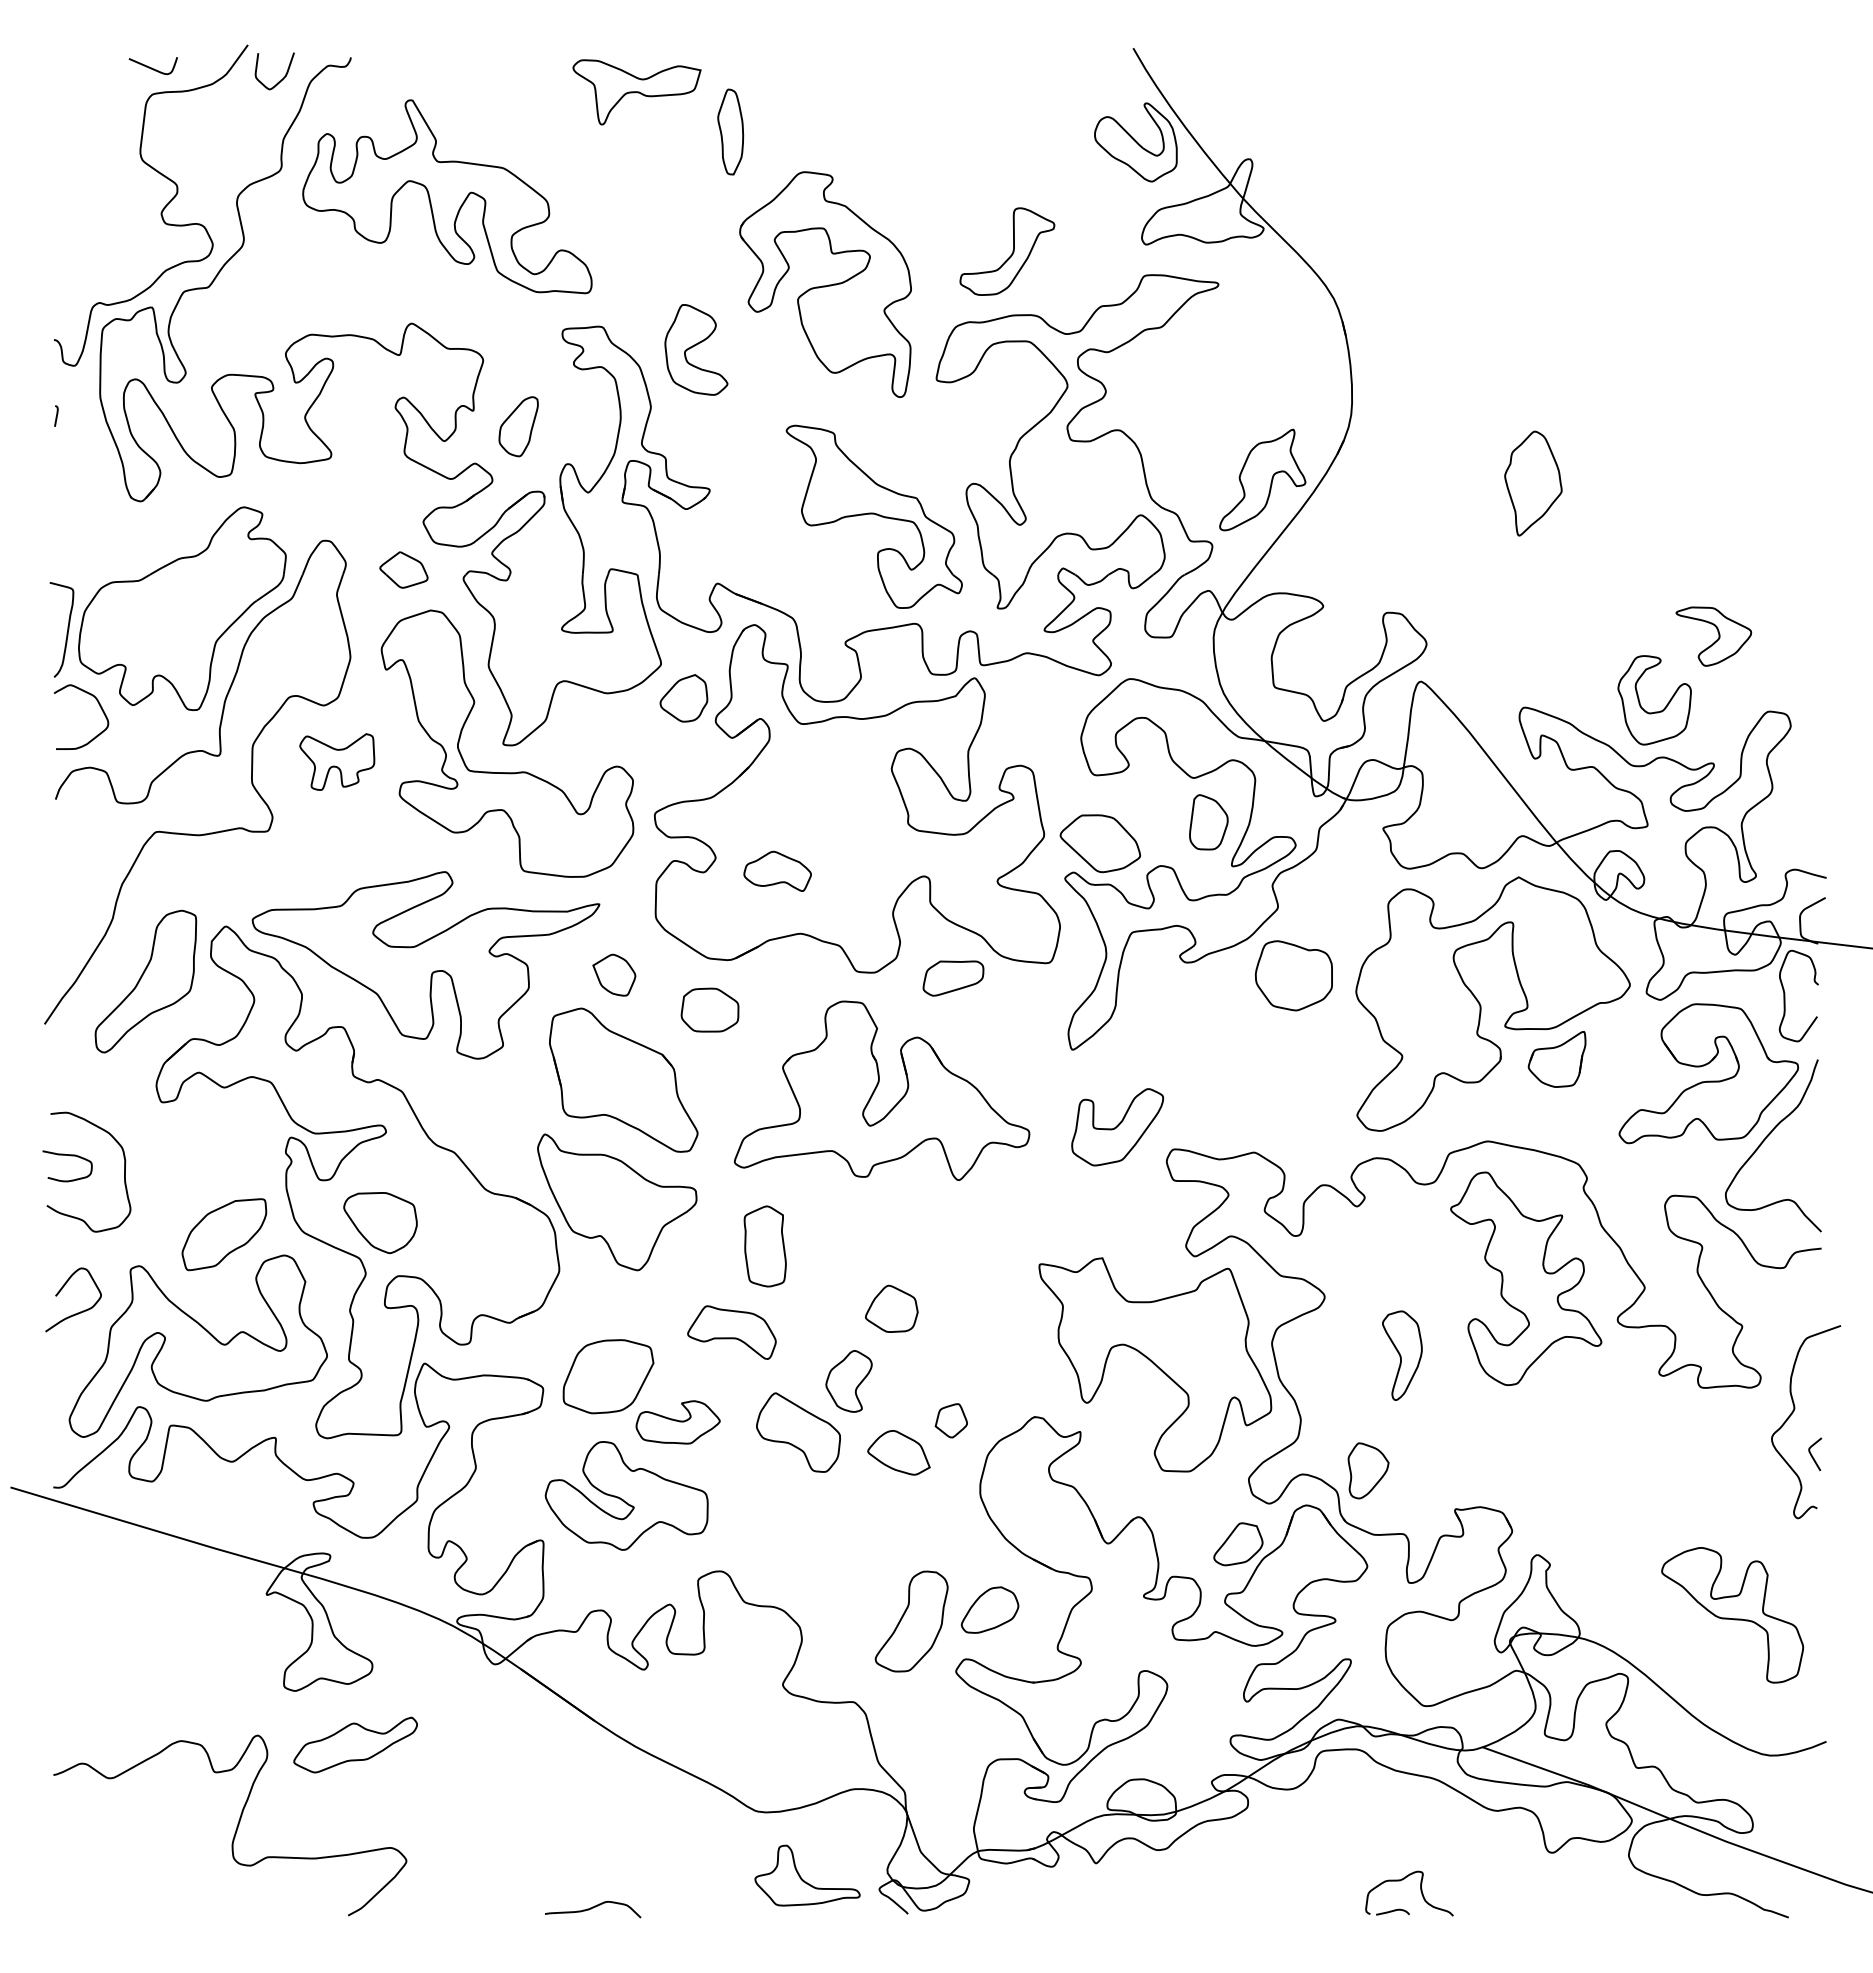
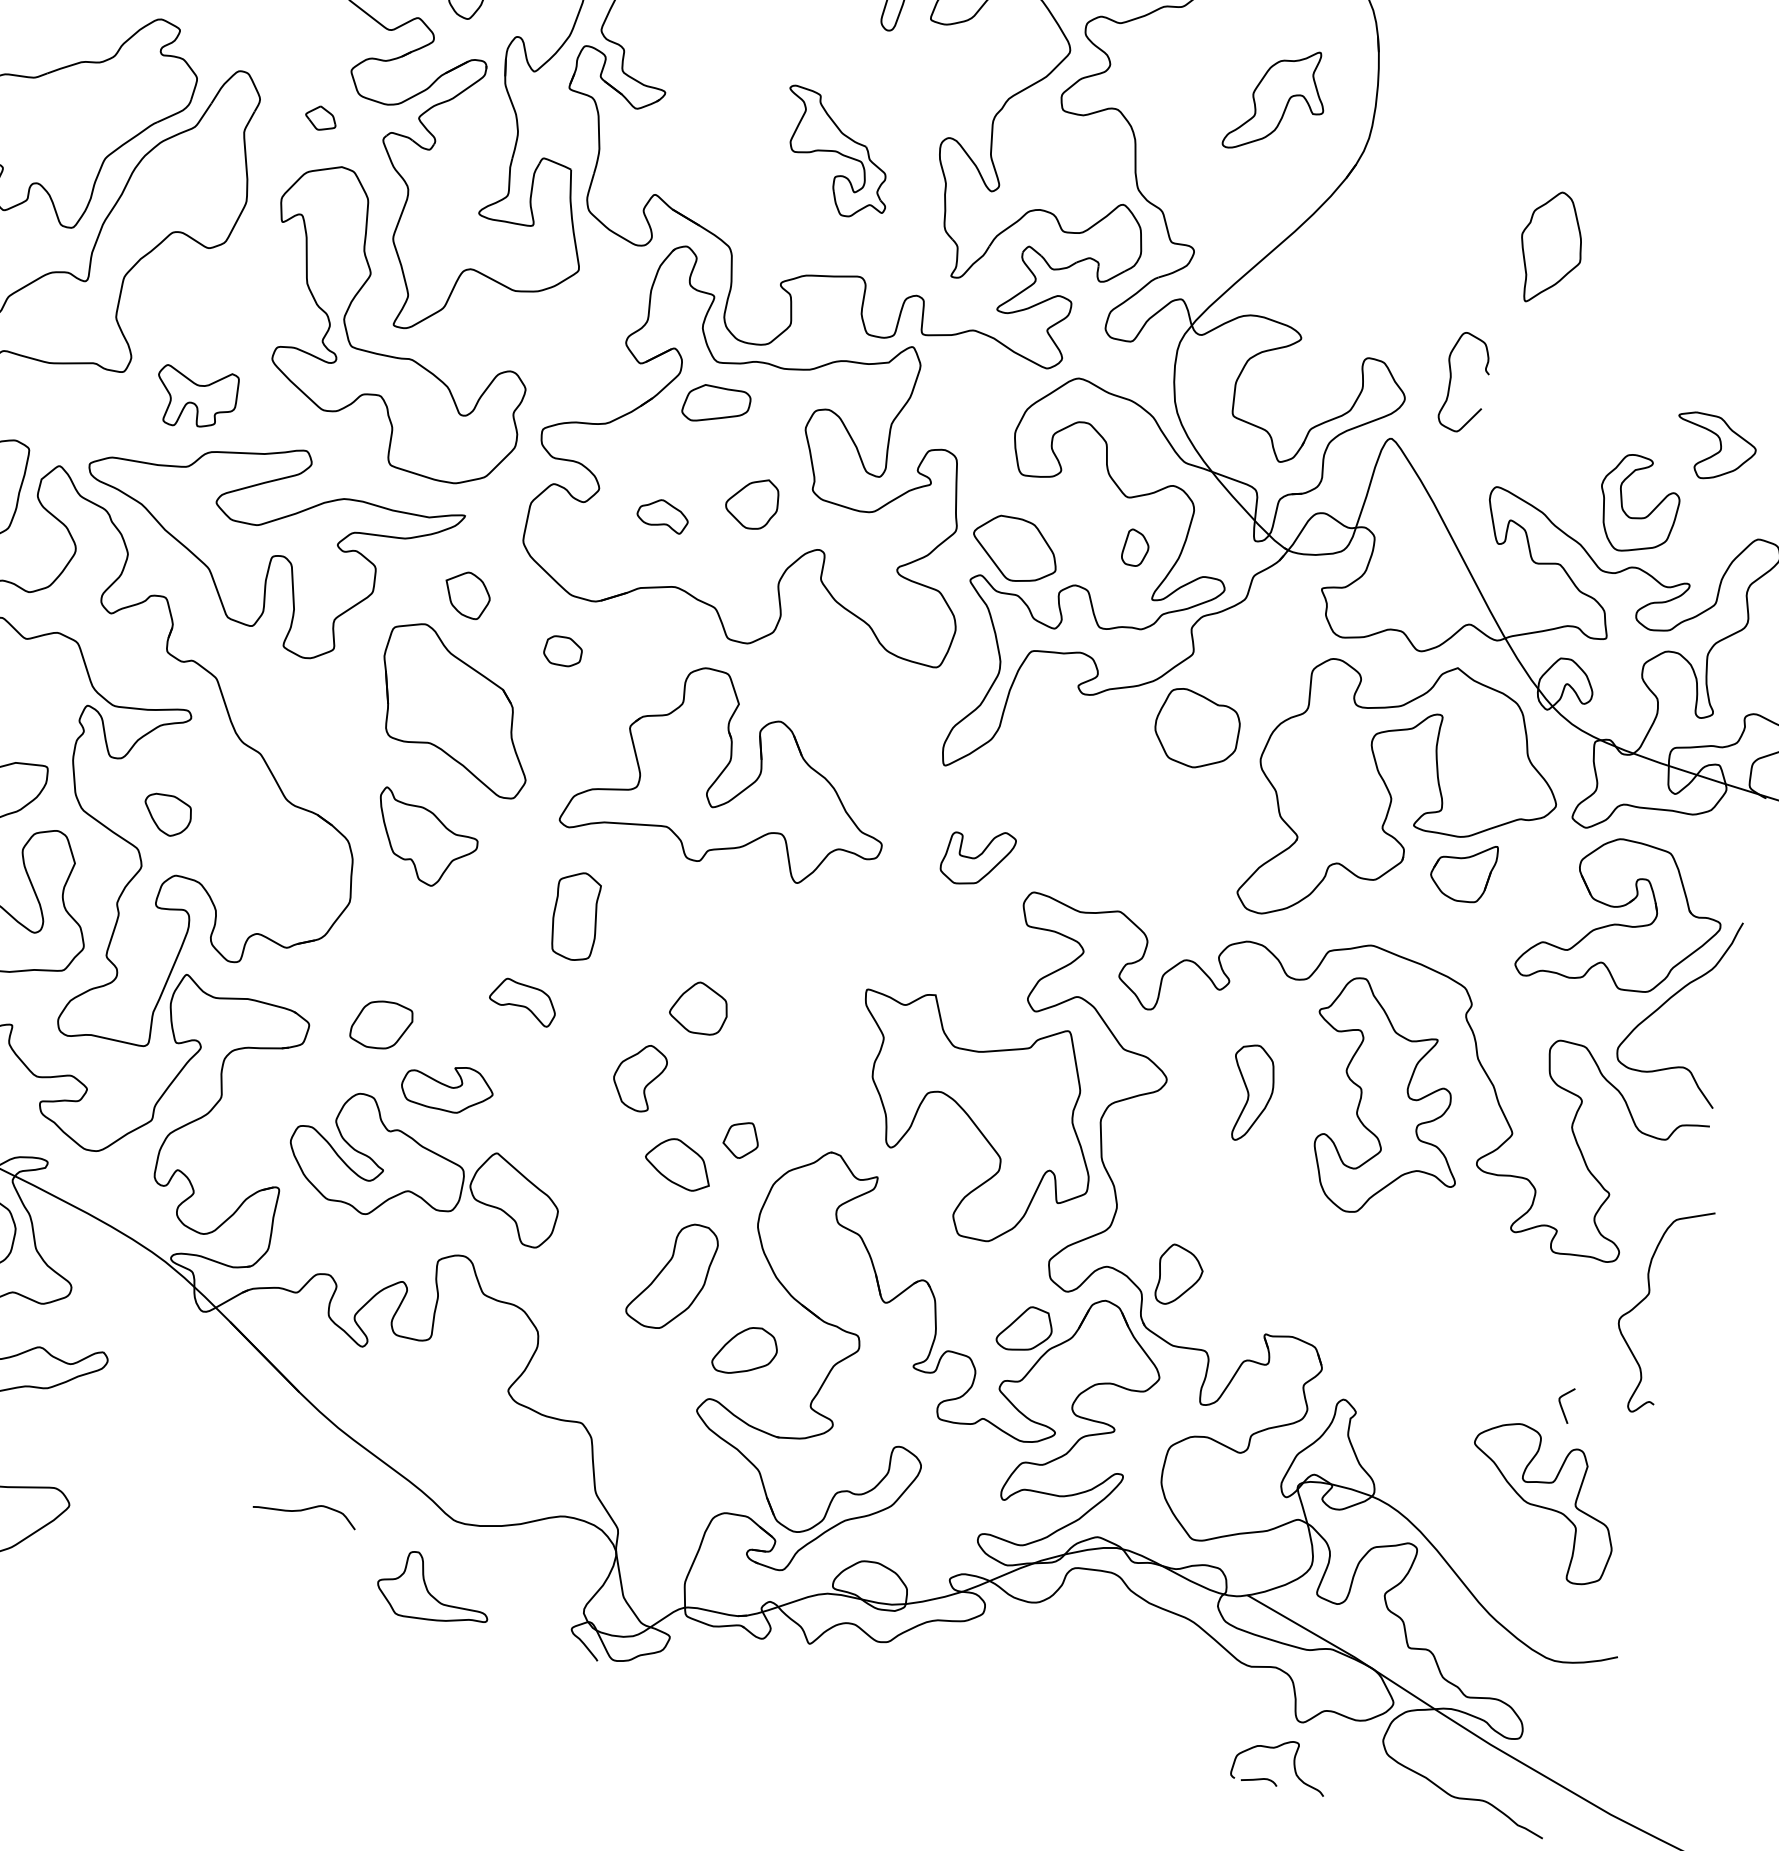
part: (1262, 479) -> (1277, 100), moved
part: (873, 516) -> (835, 153), size x0.6
part: (403, 569) -> (320, 117), size x0.6
part: (683, 698) -> (751, 503), moved
part: (337, 761) -> (196, 397), moved
part: (1208, 822) -> (1135, 548), size x0.6
part: (777, 870) -> (663, 514), size x0.7
part: (953, 978) -> (716, 405), moved
curve: (1785, 995) -> (1451, 379), moved
part: (709, 1009) -> (562, 650), size x0.6
part: (1117, 1127) -> (977, 857), size x0.7
part: (617, 1202) -> (425, 839), size x0.6
part: (380, 1223) -> (167, 815), size x0.6
part: (731, 1332) -> (522, 1001), size x0.7
part: (1402, 1355) -> (1250, 1093), moved
part: (608, 1376) -> (381, 1024), size x0.6
part: (798, 1432) -> (514, 1200), moved
curve: (1812, 1455) -> (1561, 1405), moved
part: (911, 1621) -> (672, 1275), moved
part: (807, 1875) -> (434, 1588), moved
part: (1420, 1891) -> (1293, 1763), moved
curve: (593, 1908) -> (306, 1510), moved

